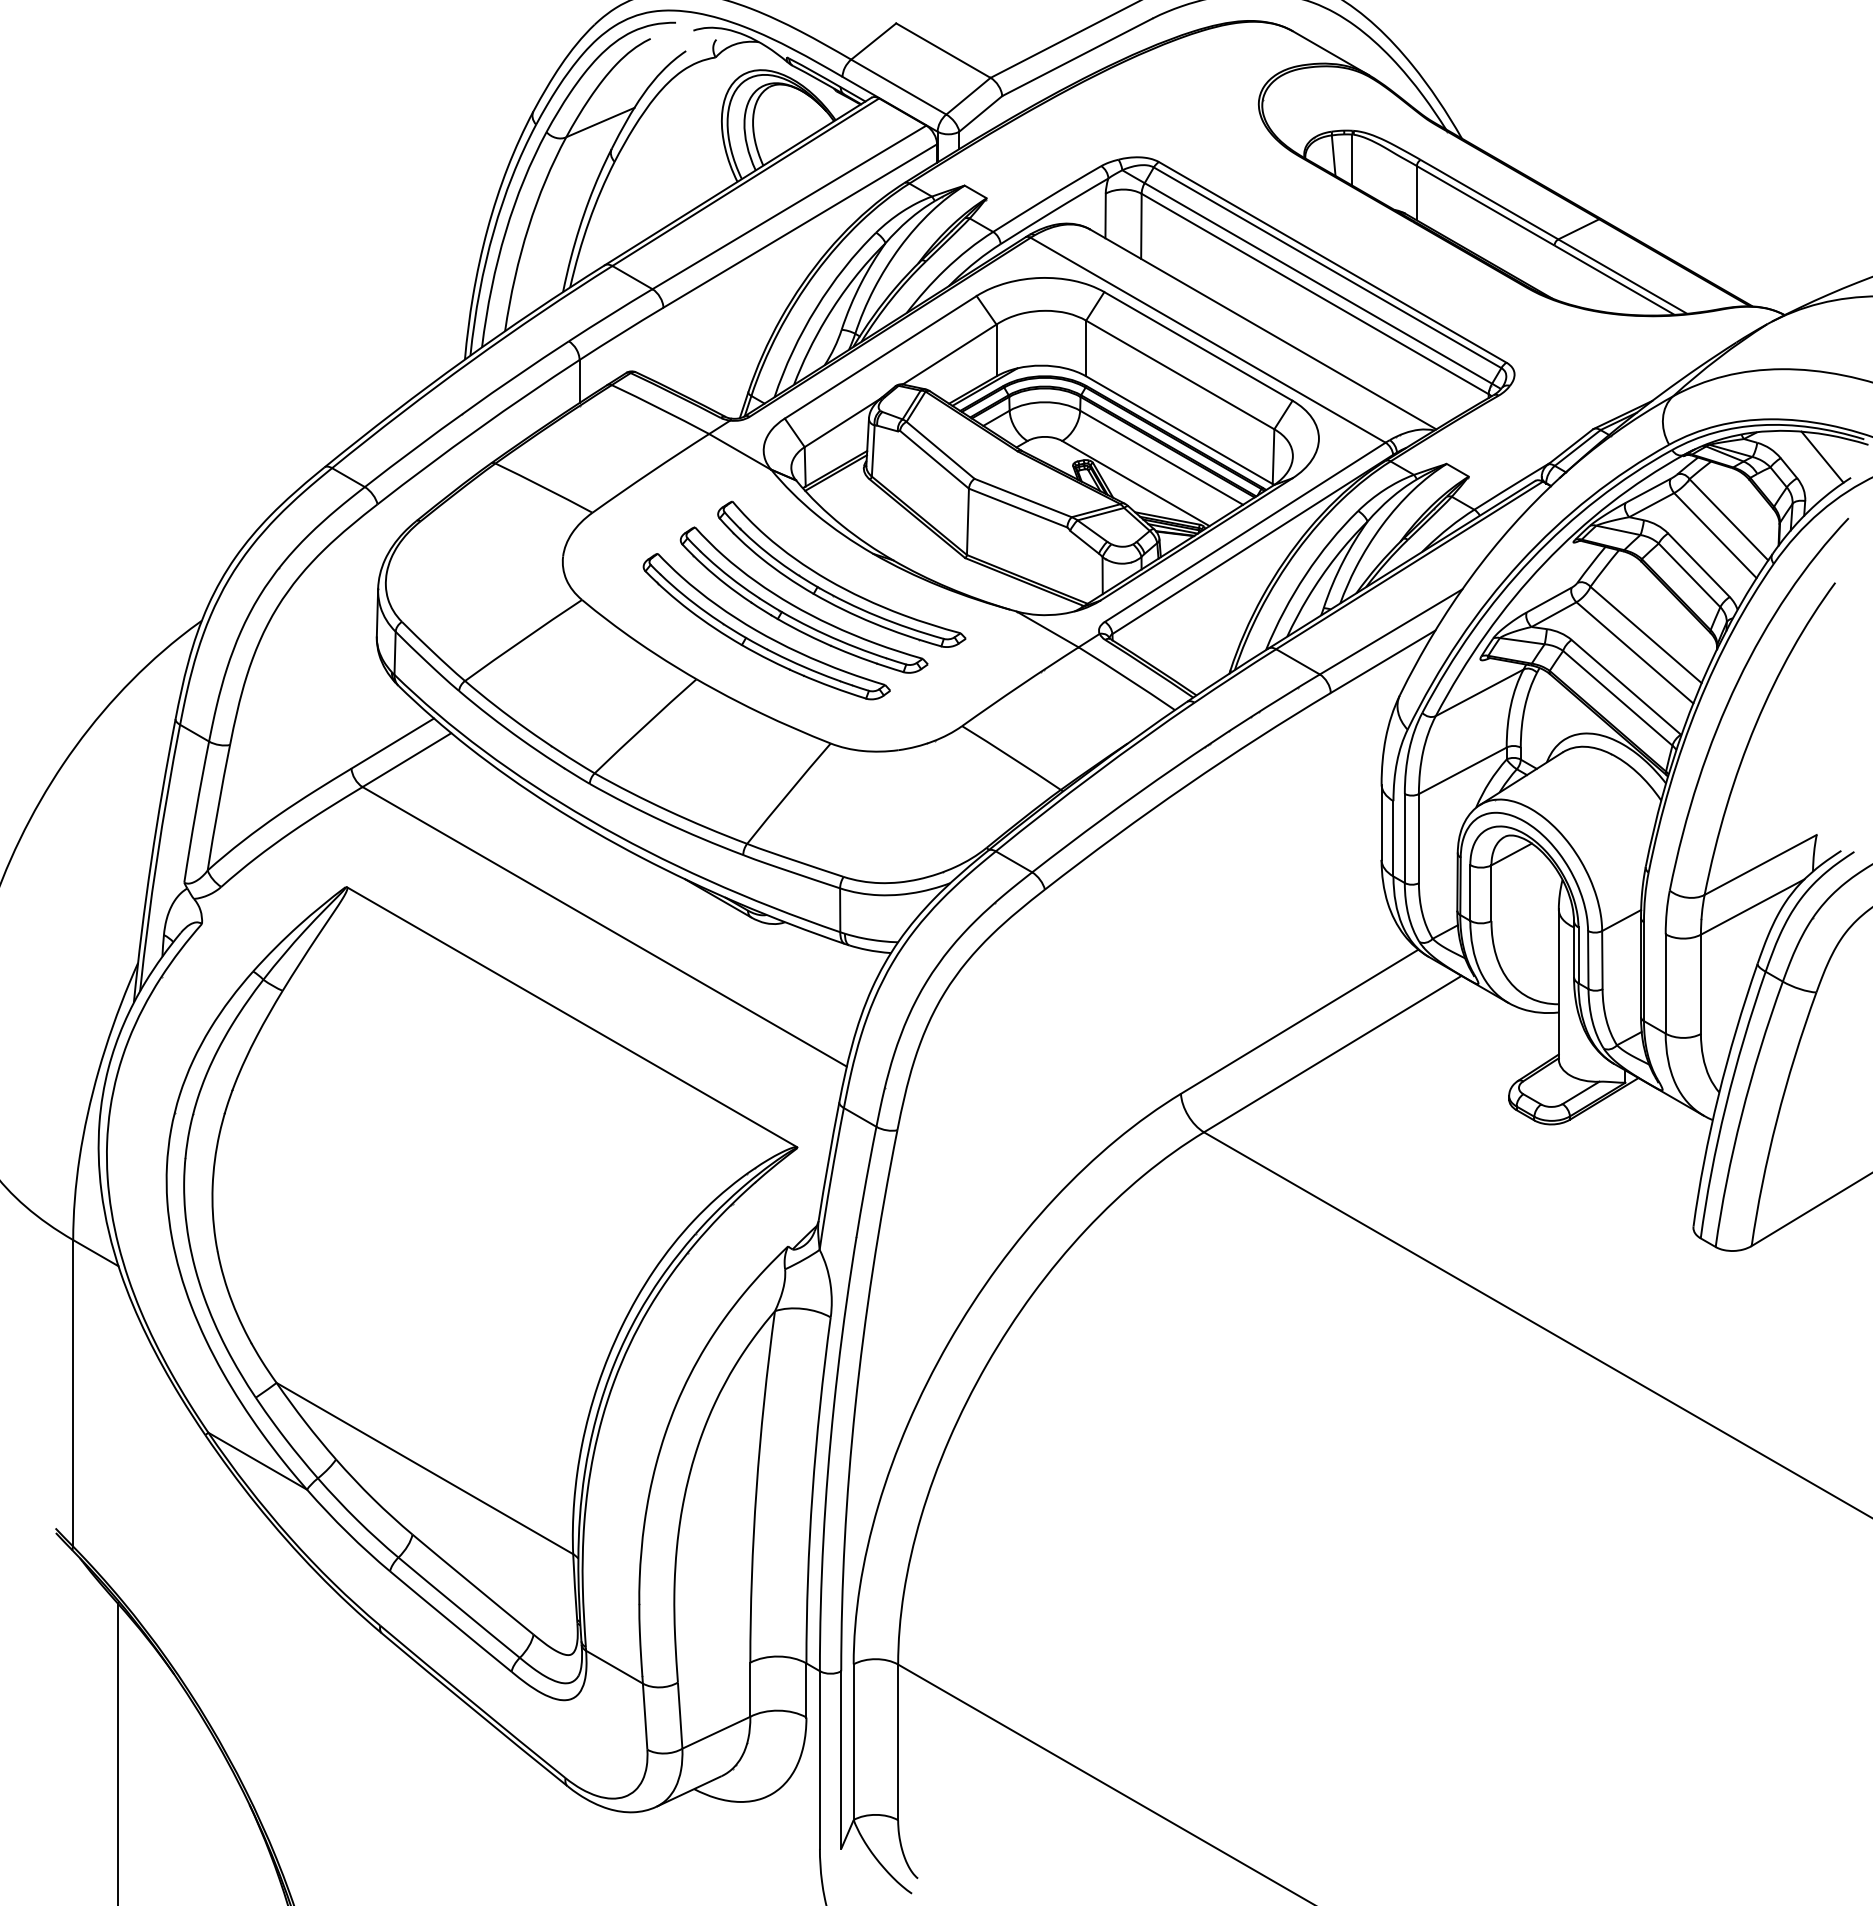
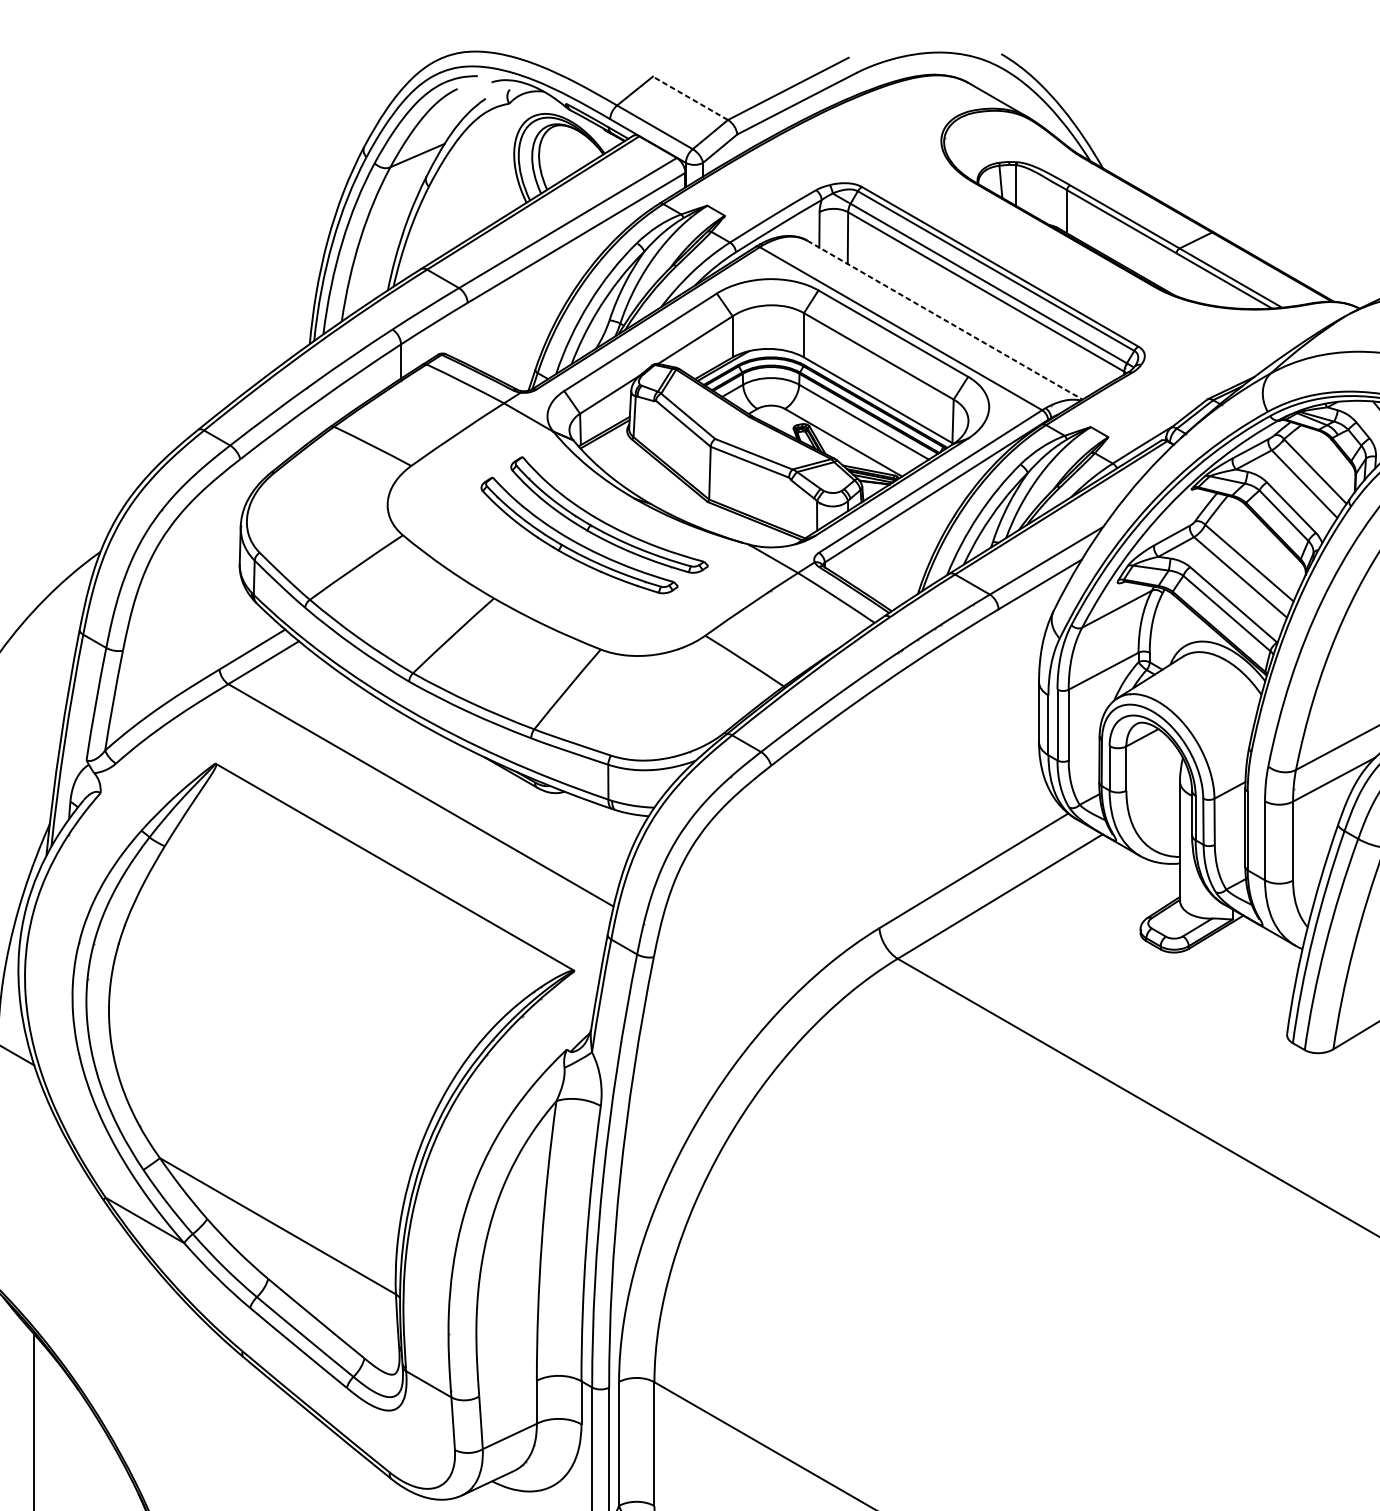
line: (942, 50) -> (689, 98), solid -> dashed
line: (1263, 329) -> (945, 320), solid -> dashed
part: (762, 632) -> (546, 561), removed

